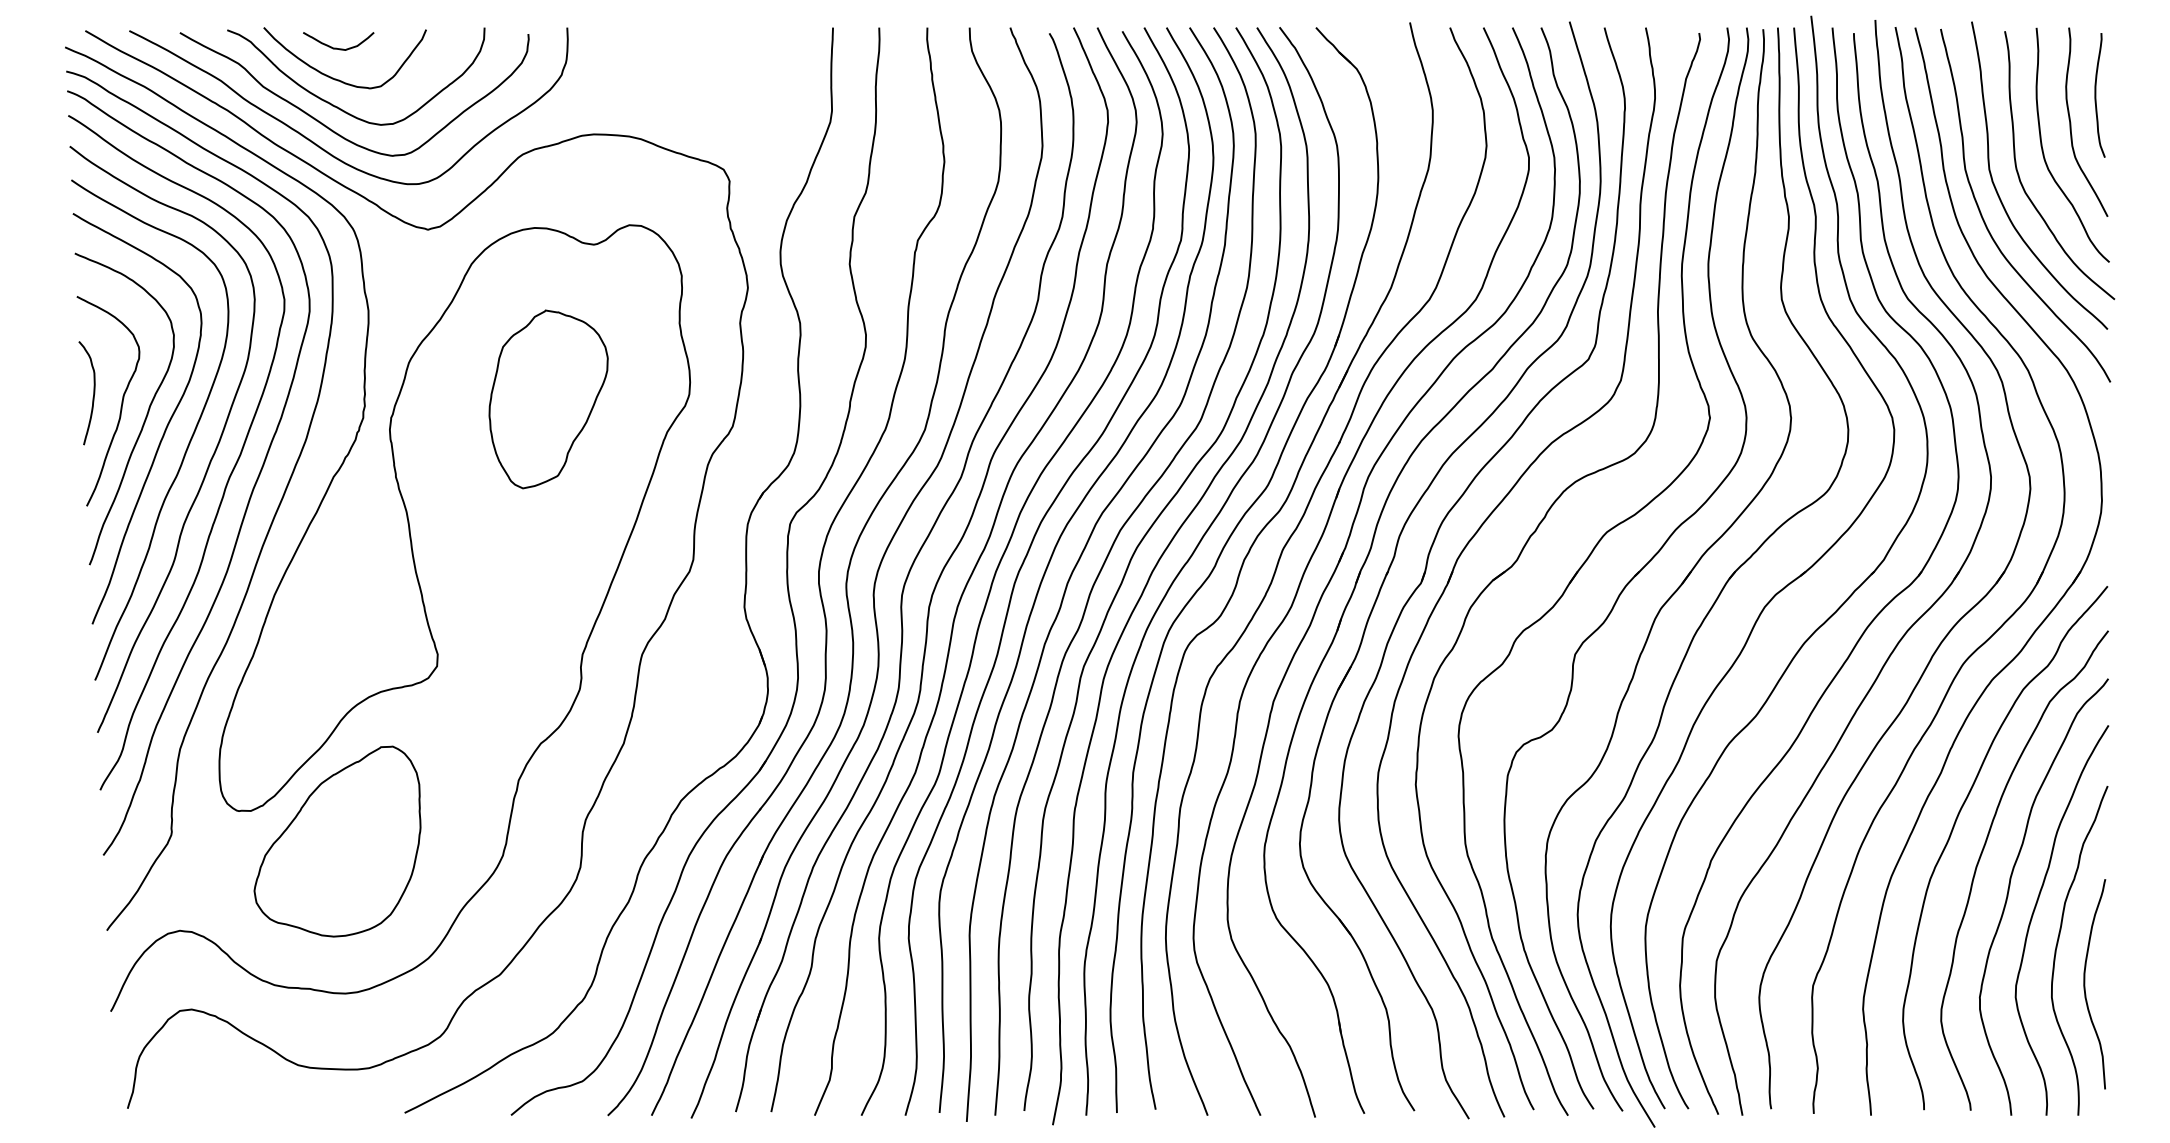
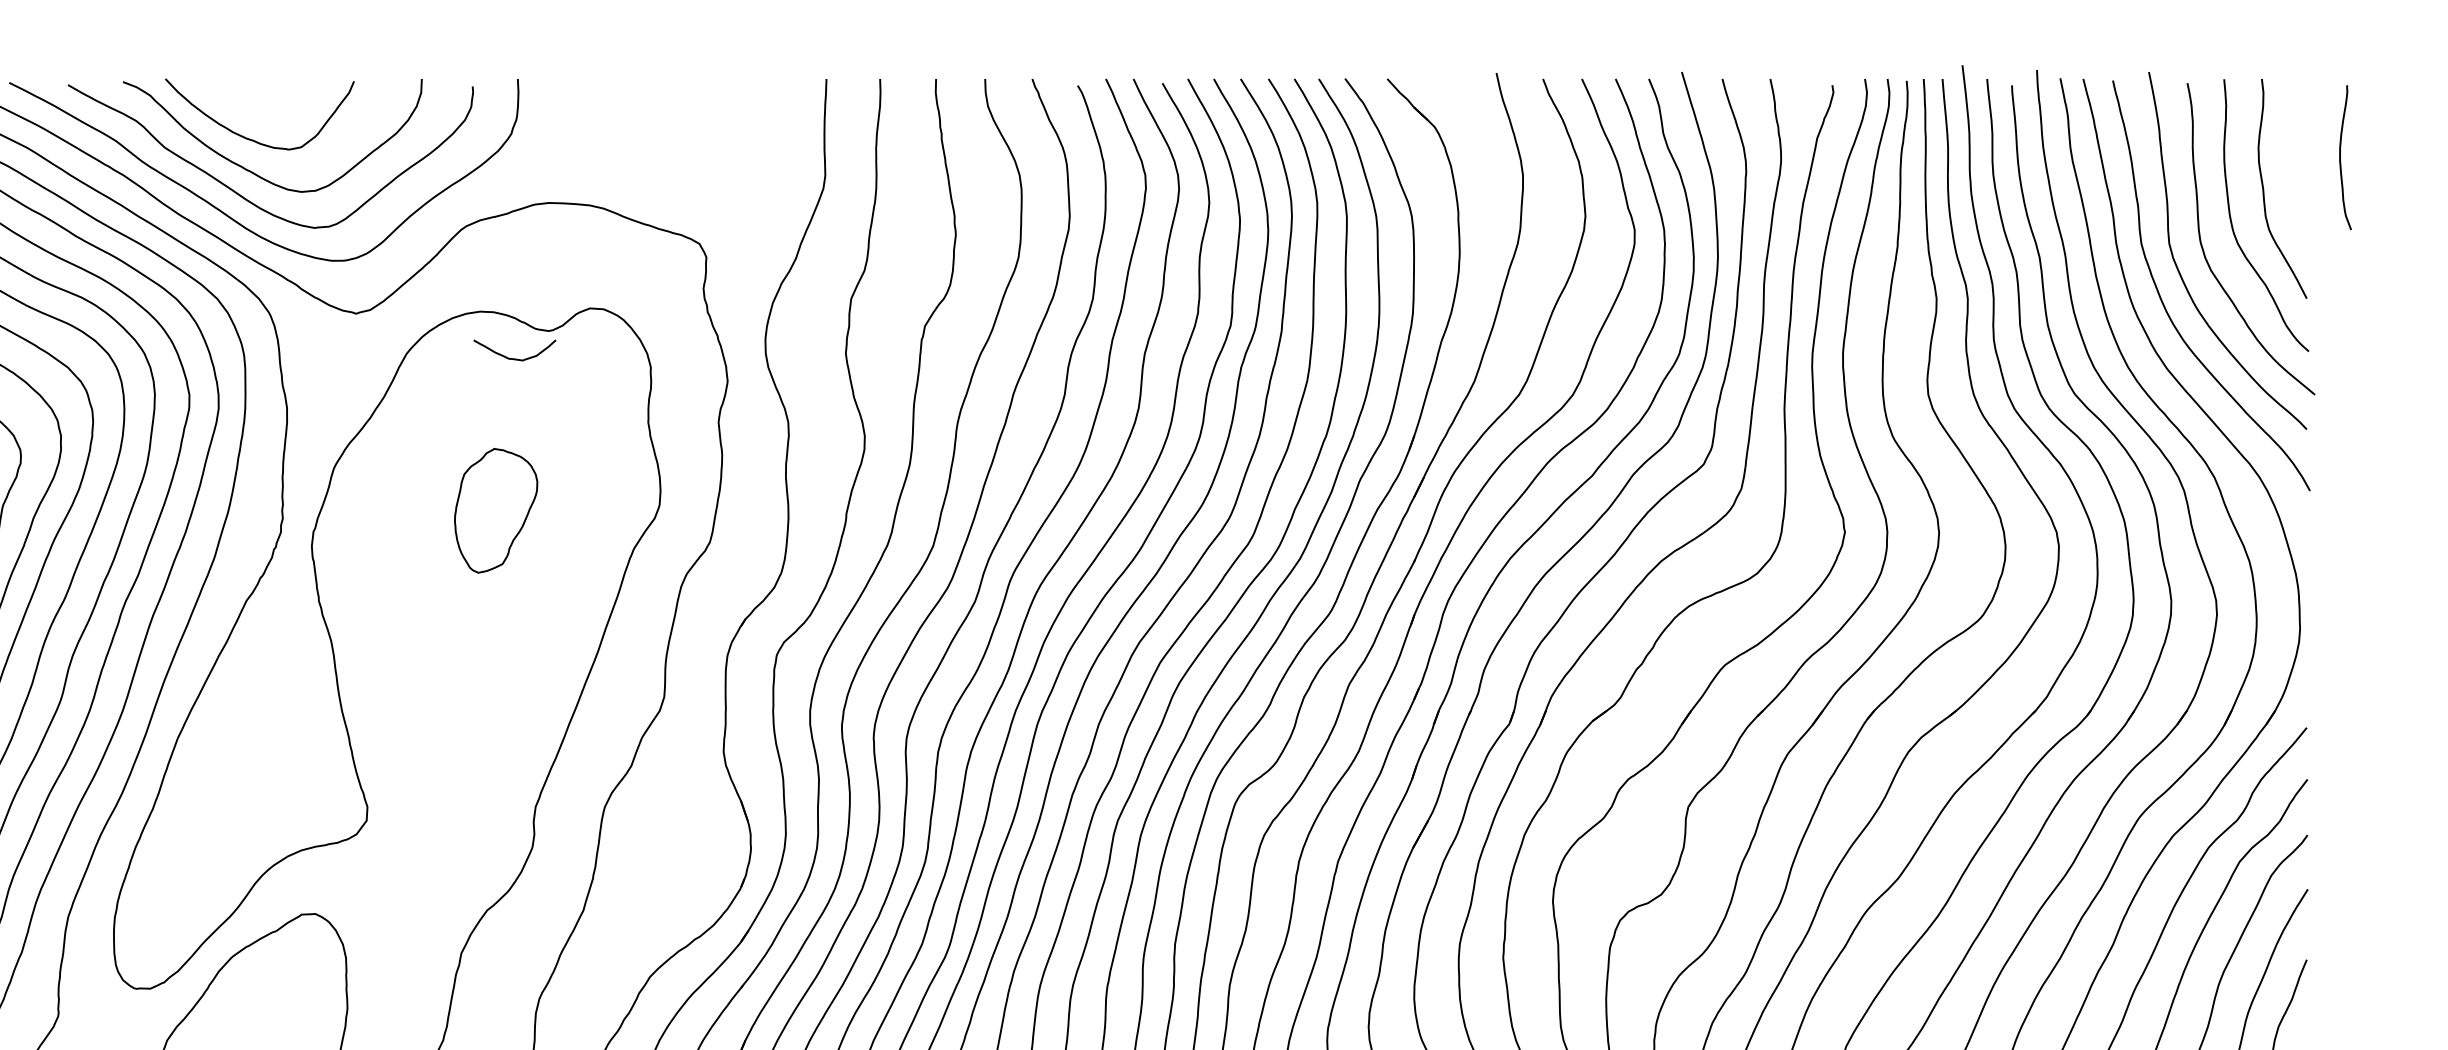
curve: (336, 47) -> (512, 357), moved
curve: (2096, 95) -> (2341, 157), moved
part: (548, 399) -> (496, 510), size x0.6

